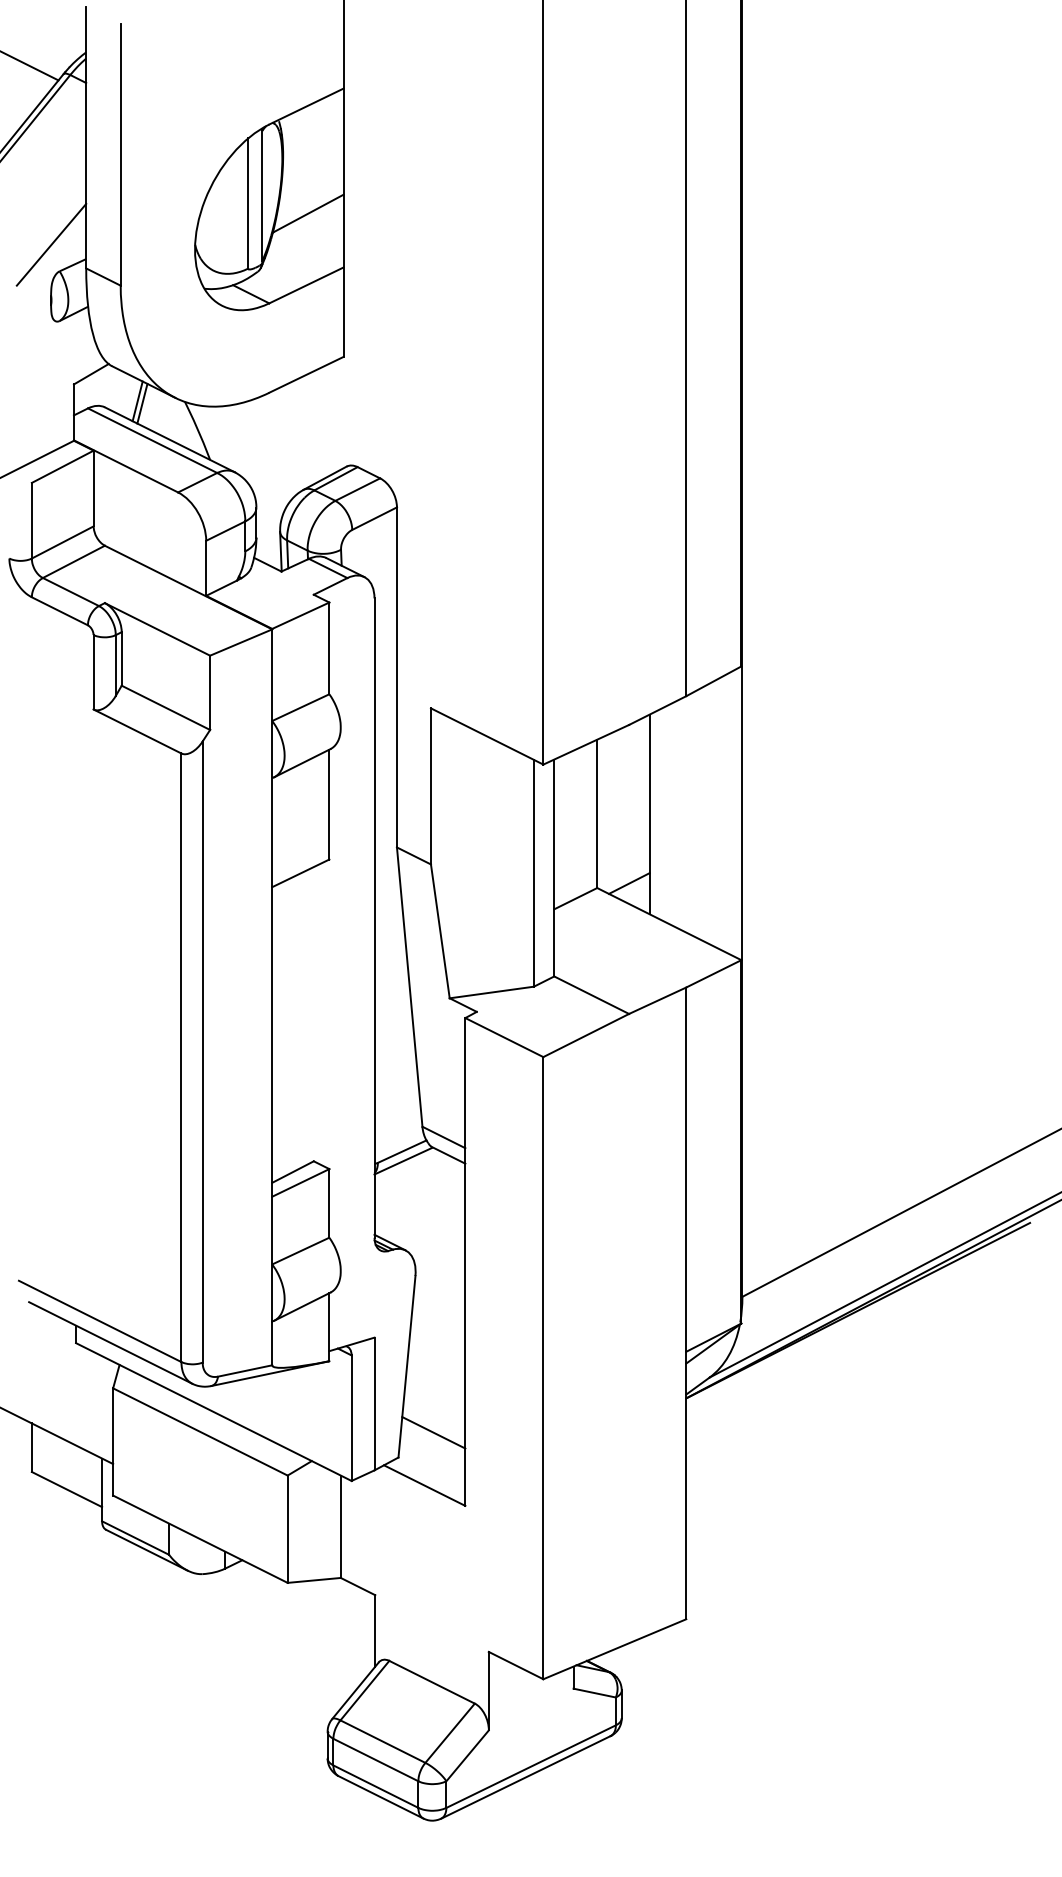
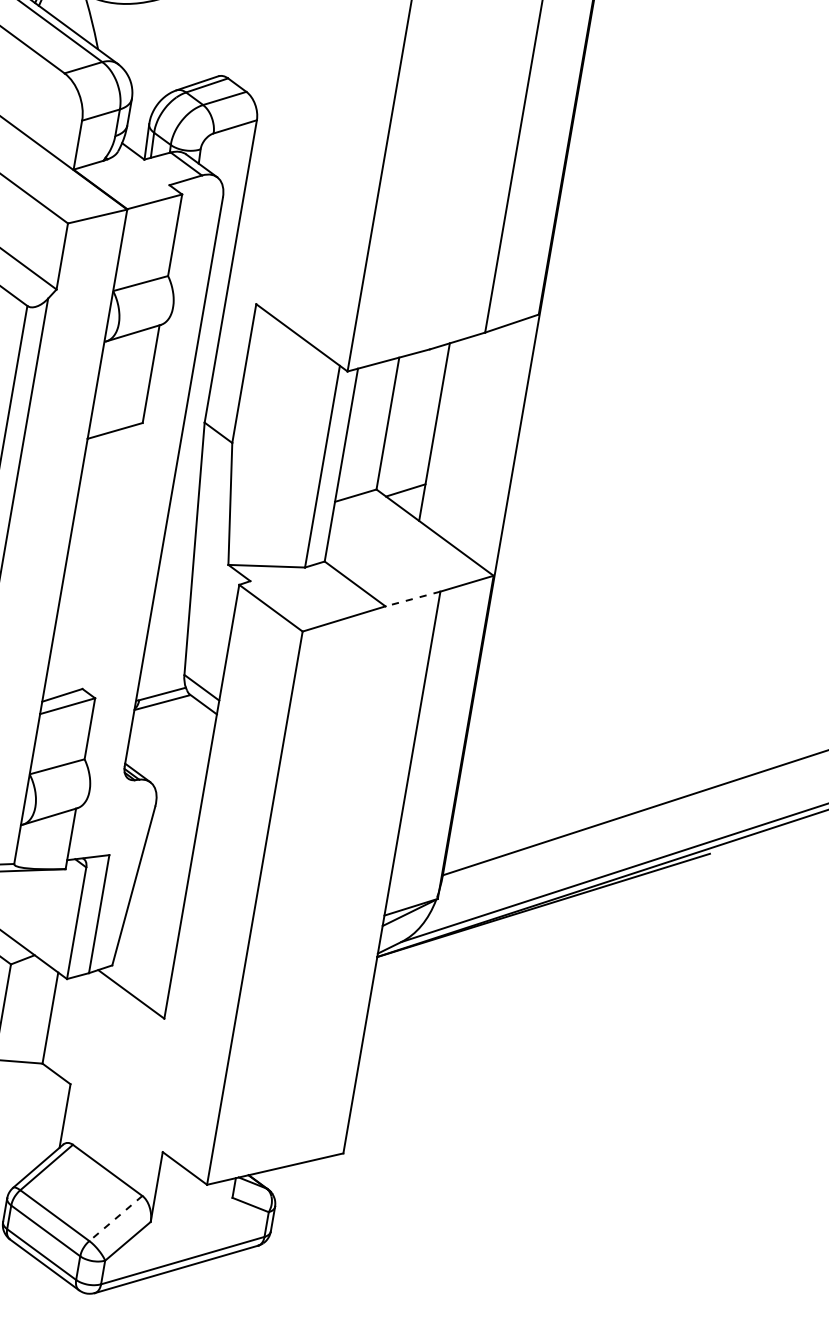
line: (657, 1000) -> (412, 598), solid -> dashed
line: (433, 1432) -> (147, 948), removed
line: (450, 1733) -> (116, 1218), solid -> dashed

